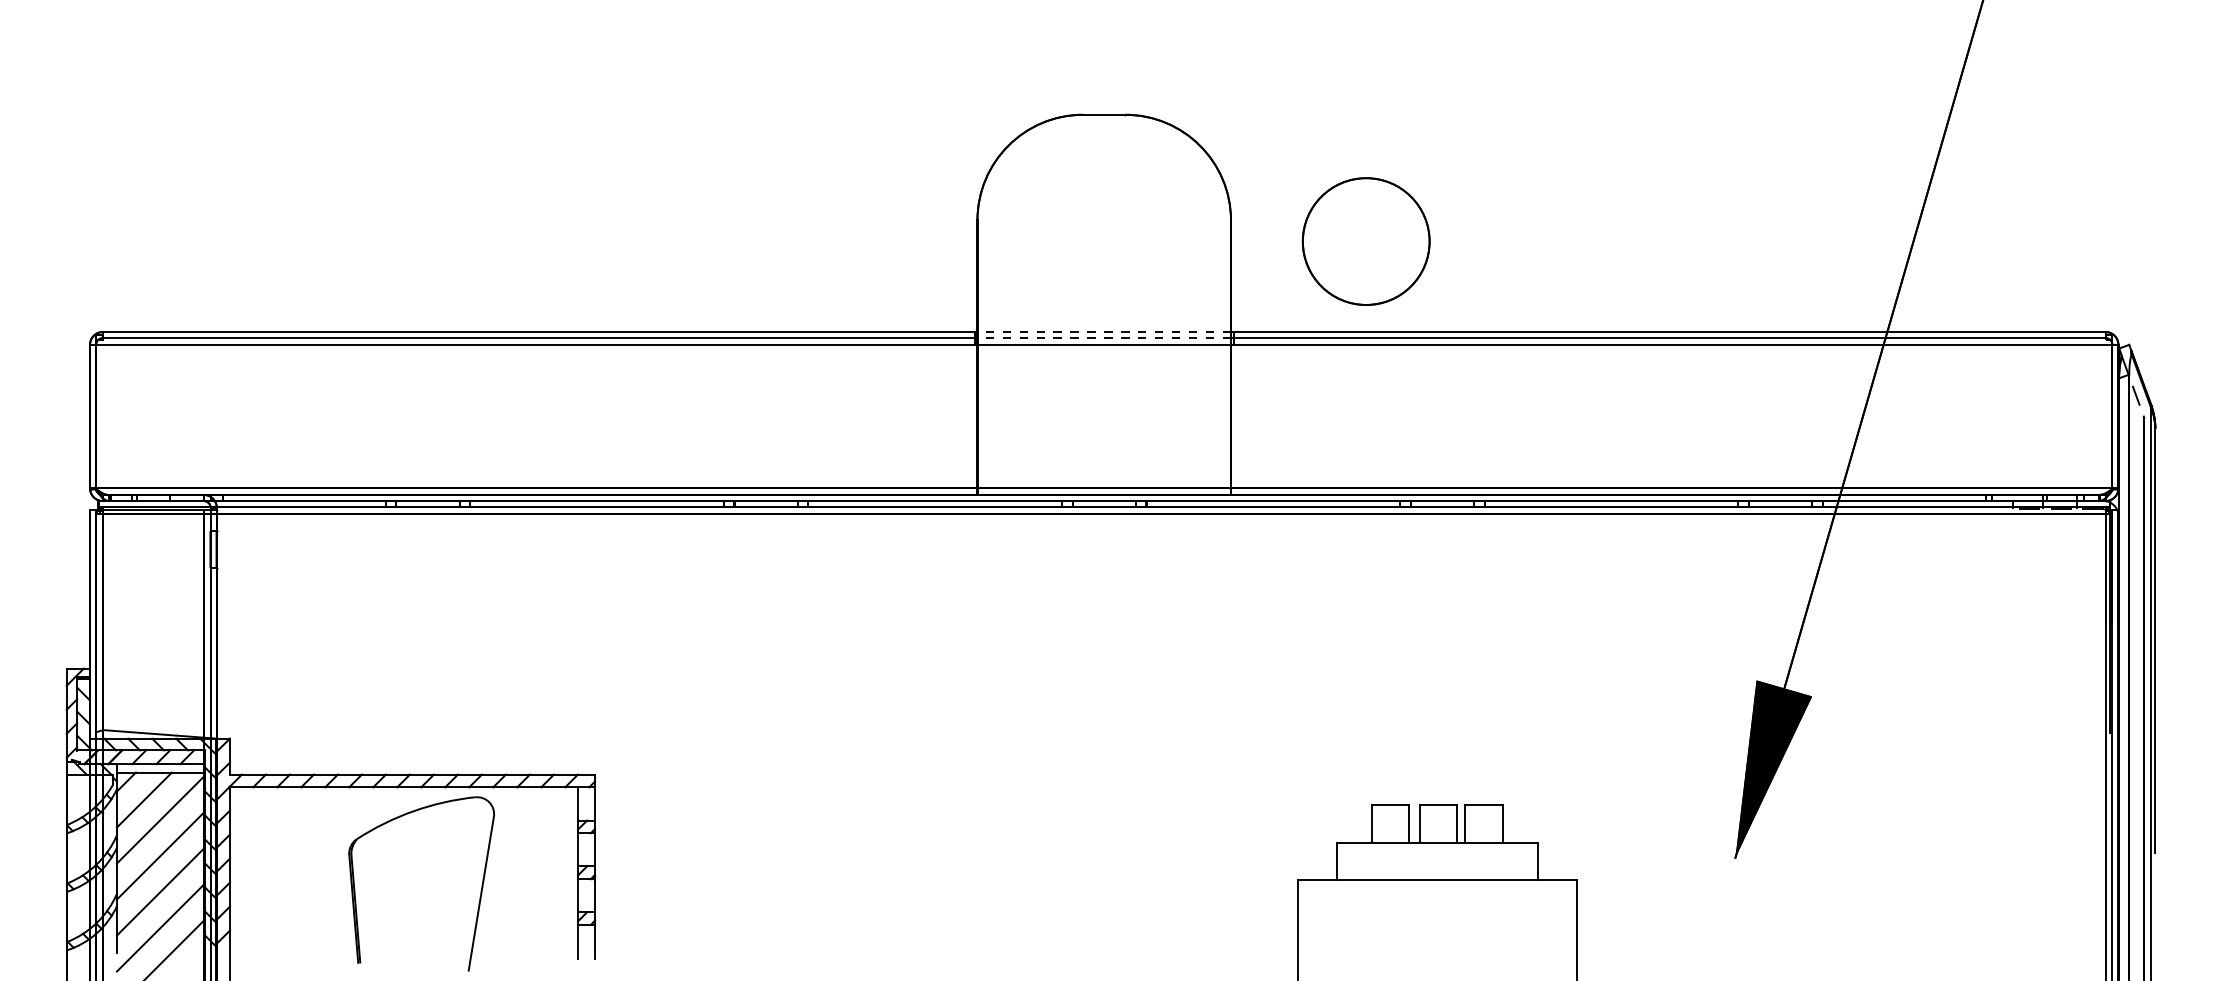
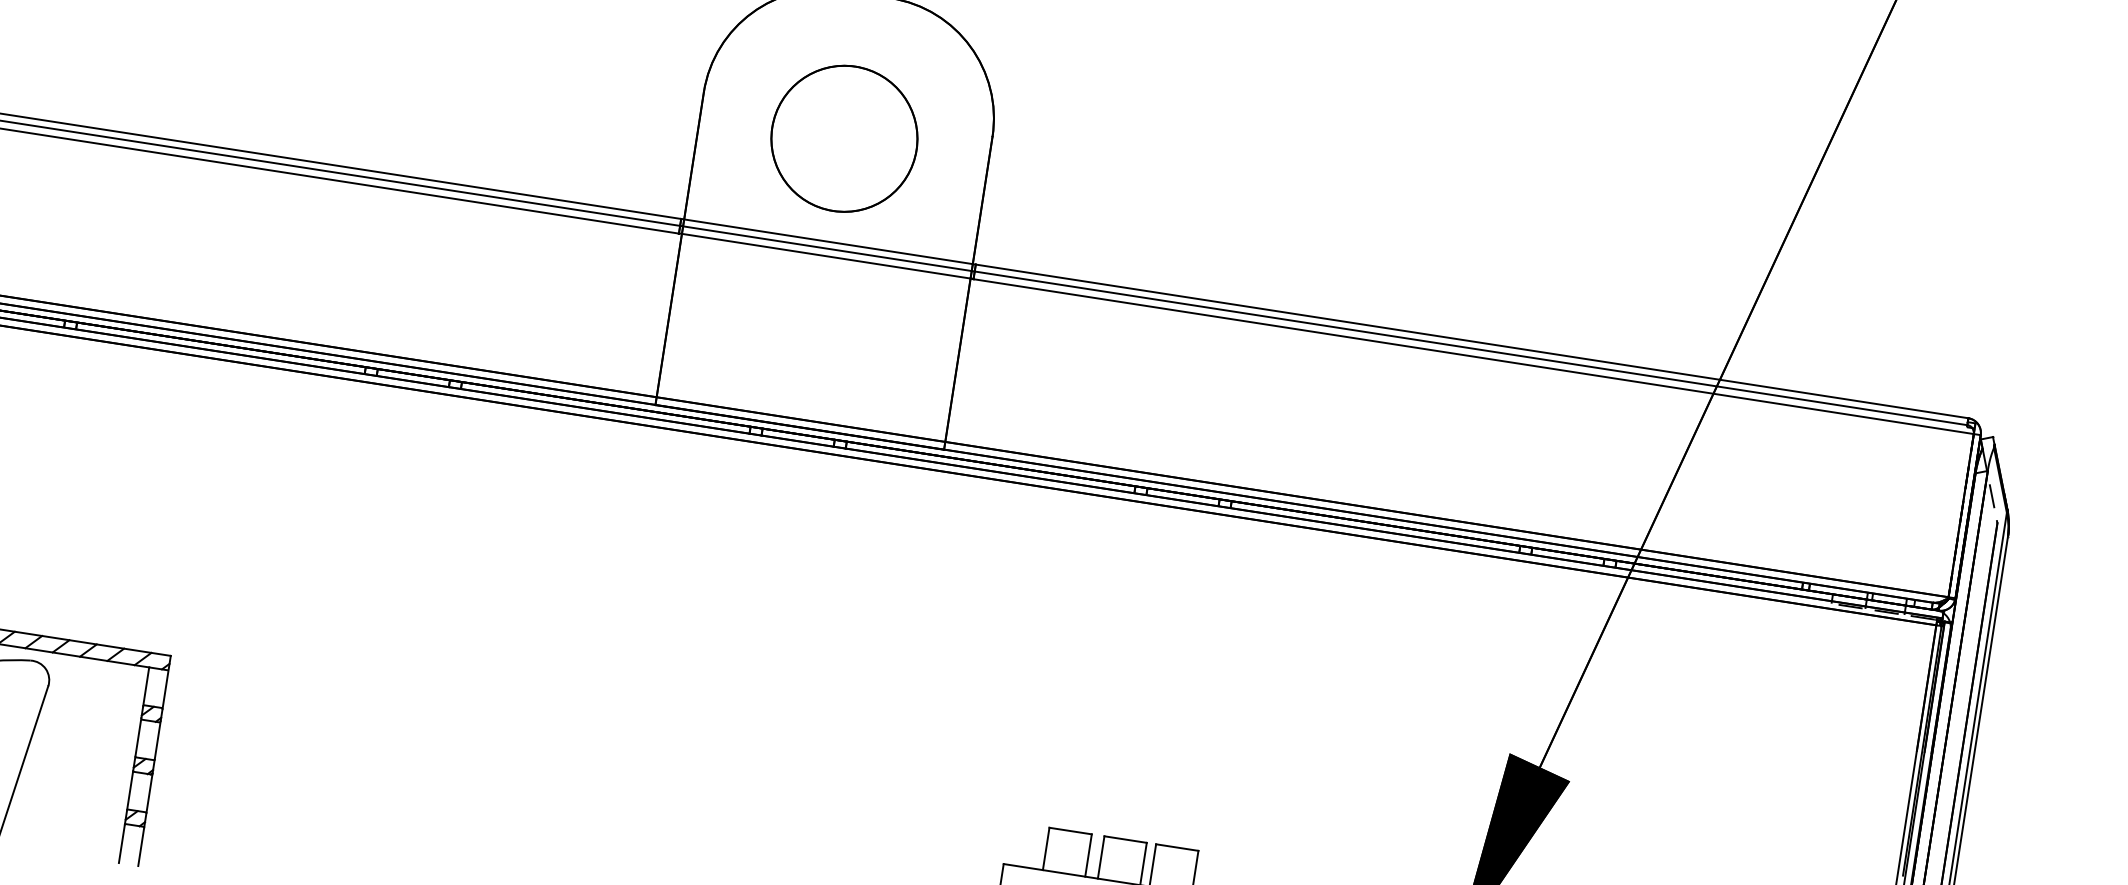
part: (1365, 241) -> (843, 138), moved
line: (1104, 332) -> (828, 242), dashed -> solid
line: (1104, 338) -> (827, 249), dashed -> solid

